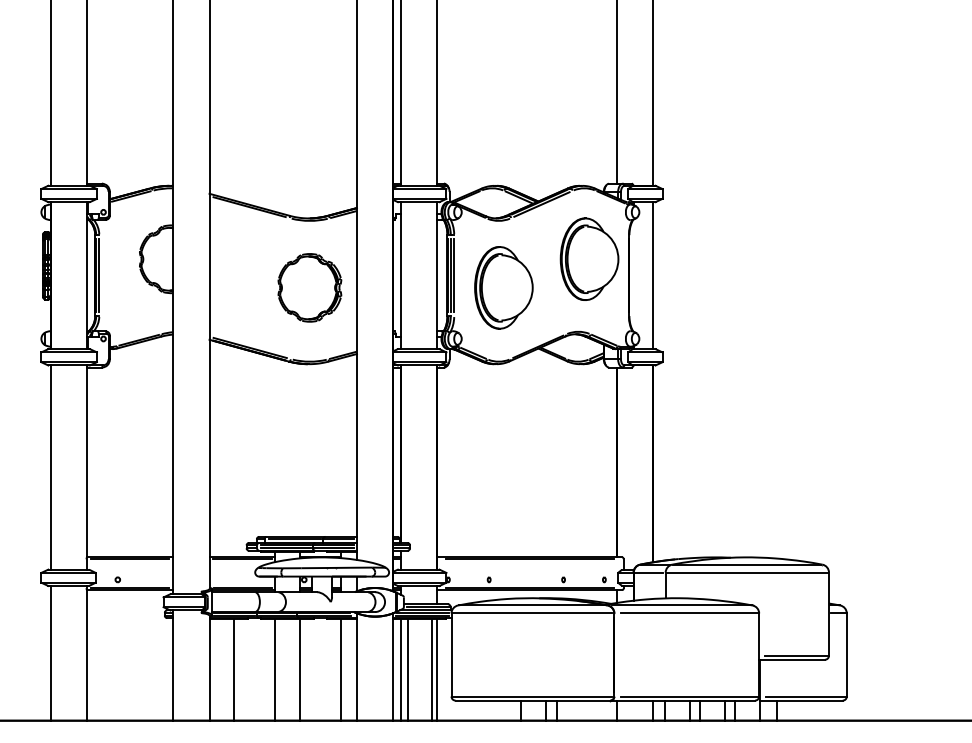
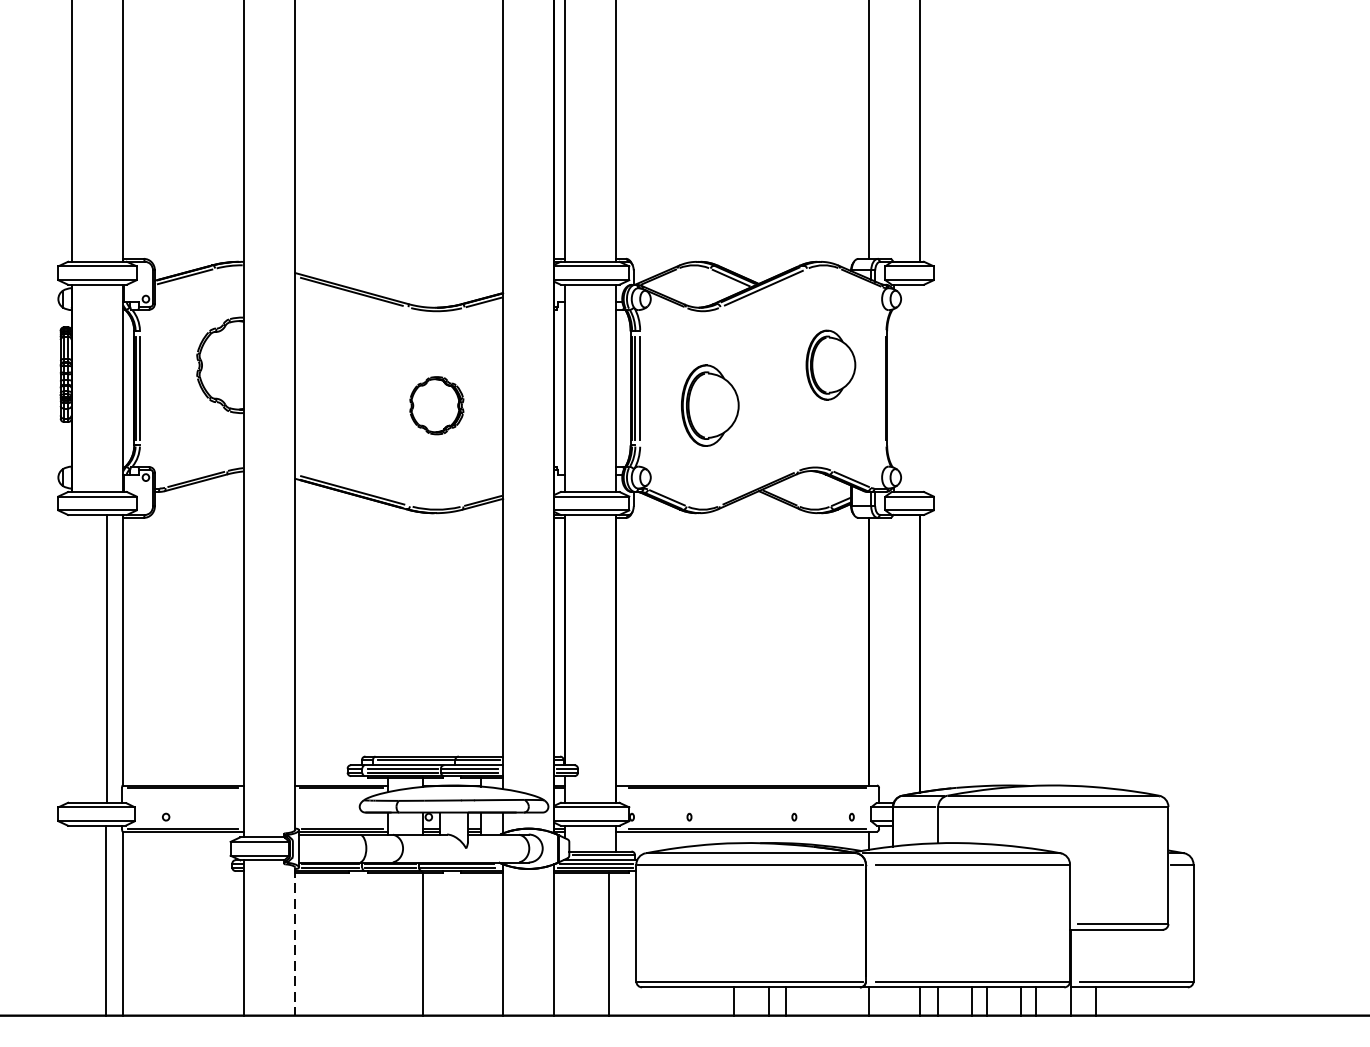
part: (589, 258) -> (830, 364), size x0.6
line: (652, 275) -> (919, 388), removed
part: (309, 287) -> (436, 405), size x0.6
part: (503, 287) -> (709, 405), size x0.7
line: (51, 467) -> (107, 658), moved
line: (51, 652) -> (106, 919), moved
line: (209, 668) -> (295, 942), solid -> dashed
line: (233, 669) -> (329, 943), removed
line: (275, 669) -> (388, 943), removed
line: (341, 669) -> (481, 943), removed
line: (400, 669) -> (564, 943), removed
line: (407, 669) -> (574, 943), removed
line: (436, 669) -> (615, 943), removed

